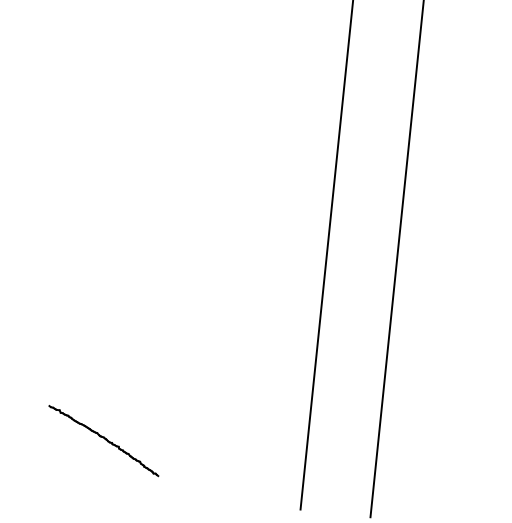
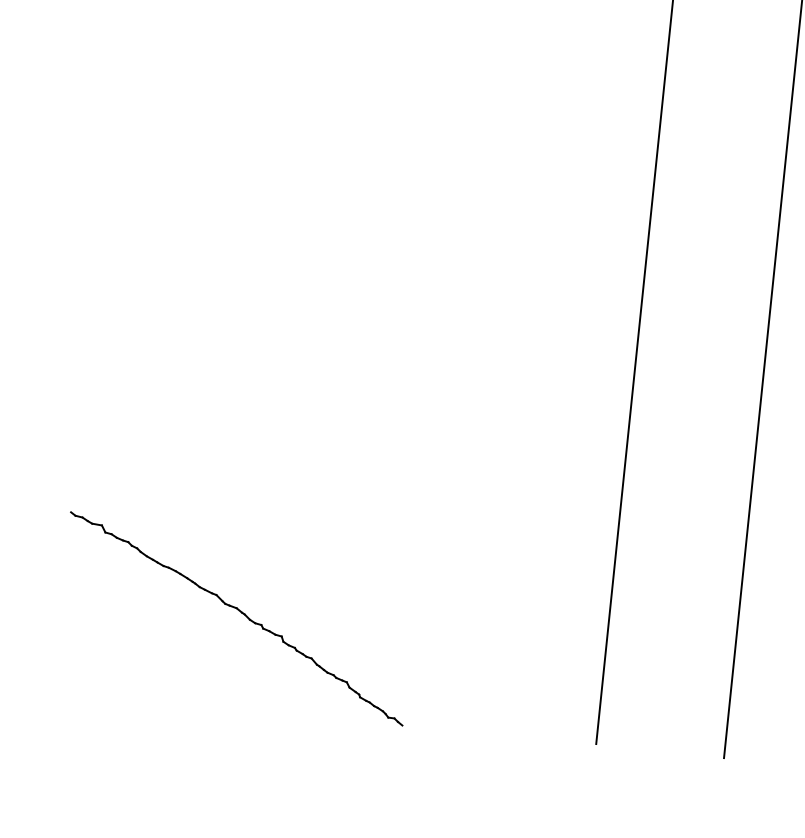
part: (103, 440) -> (236, 617), size x1.67

